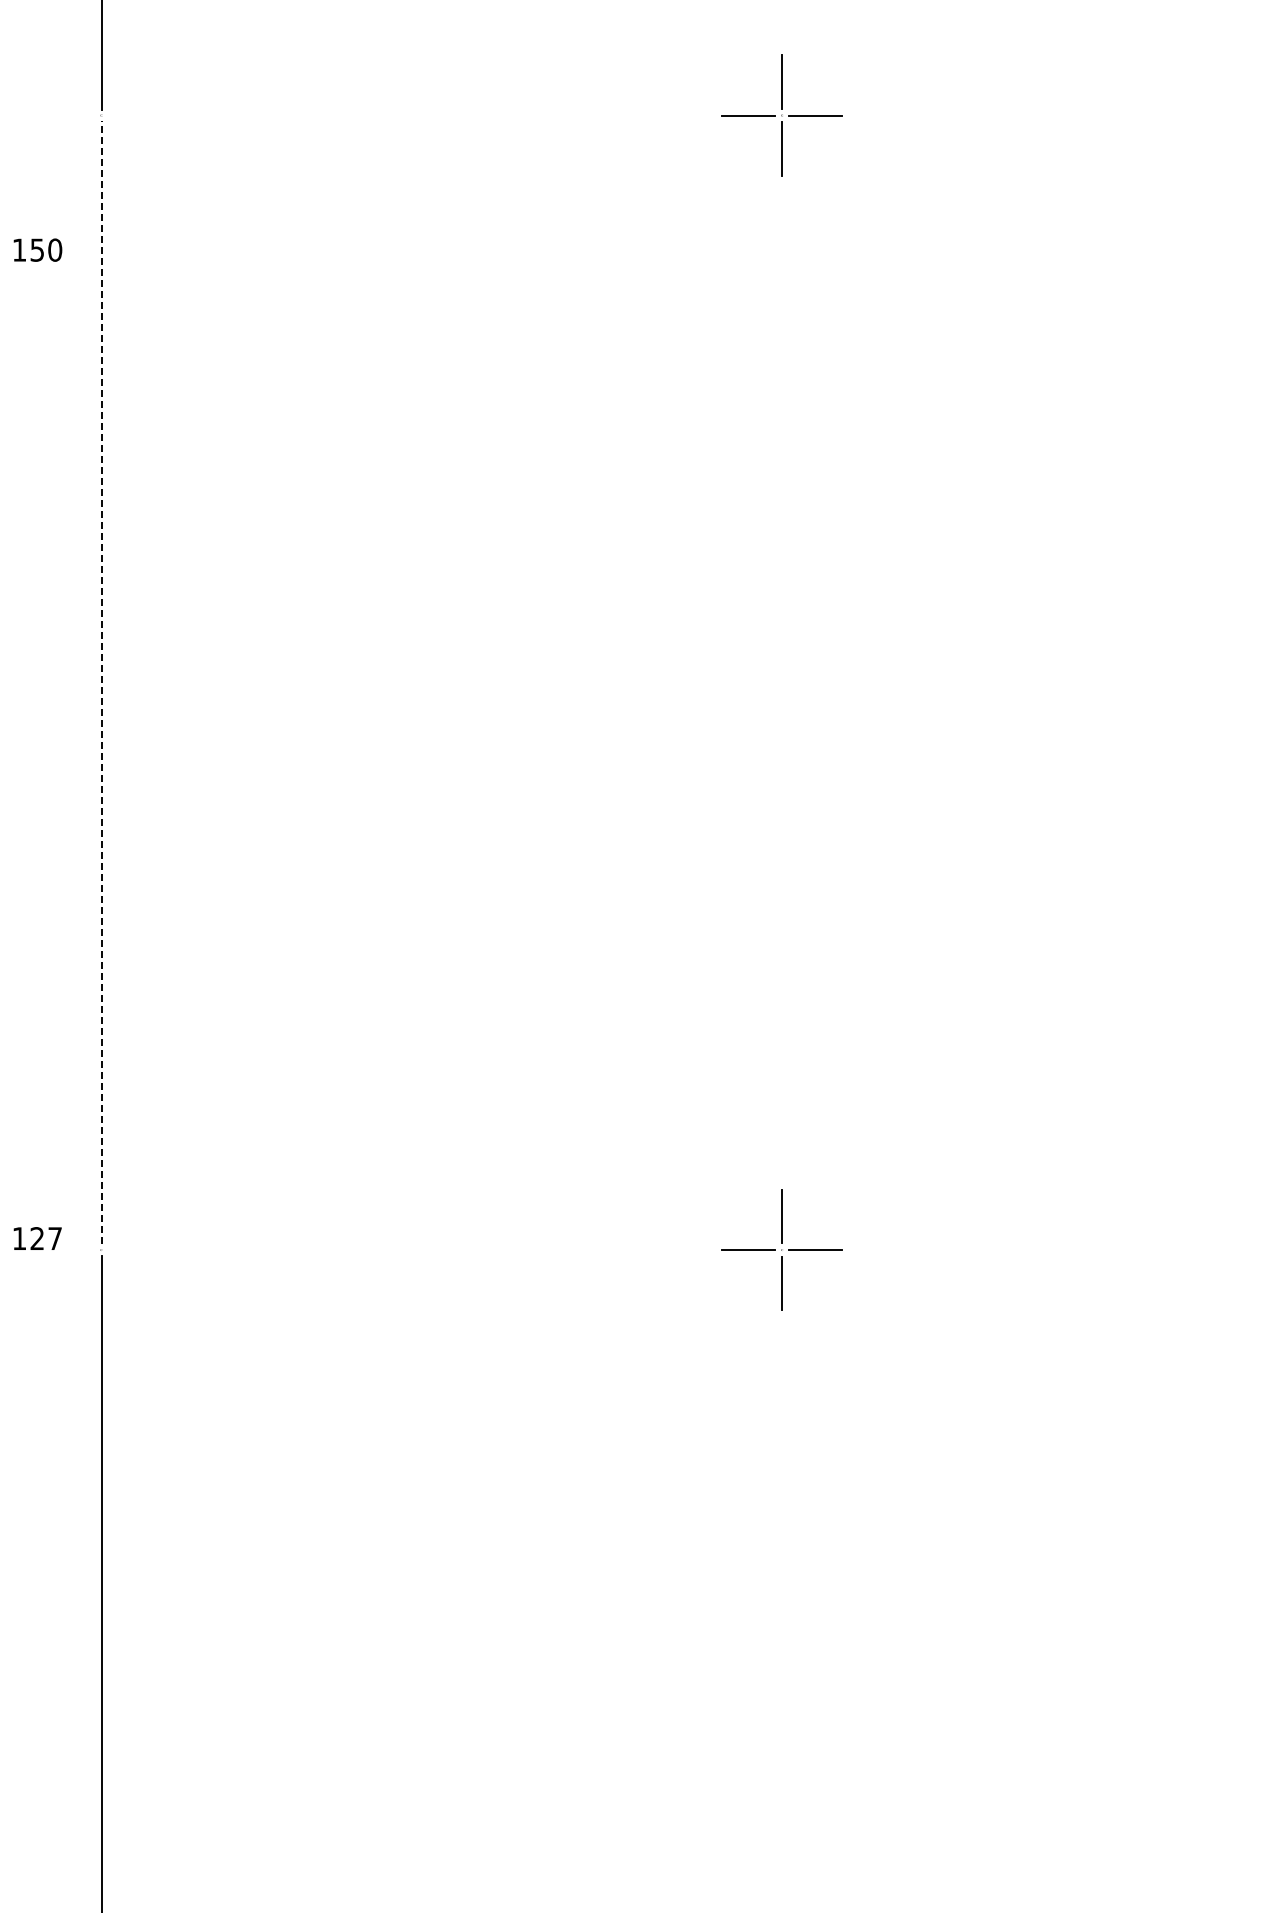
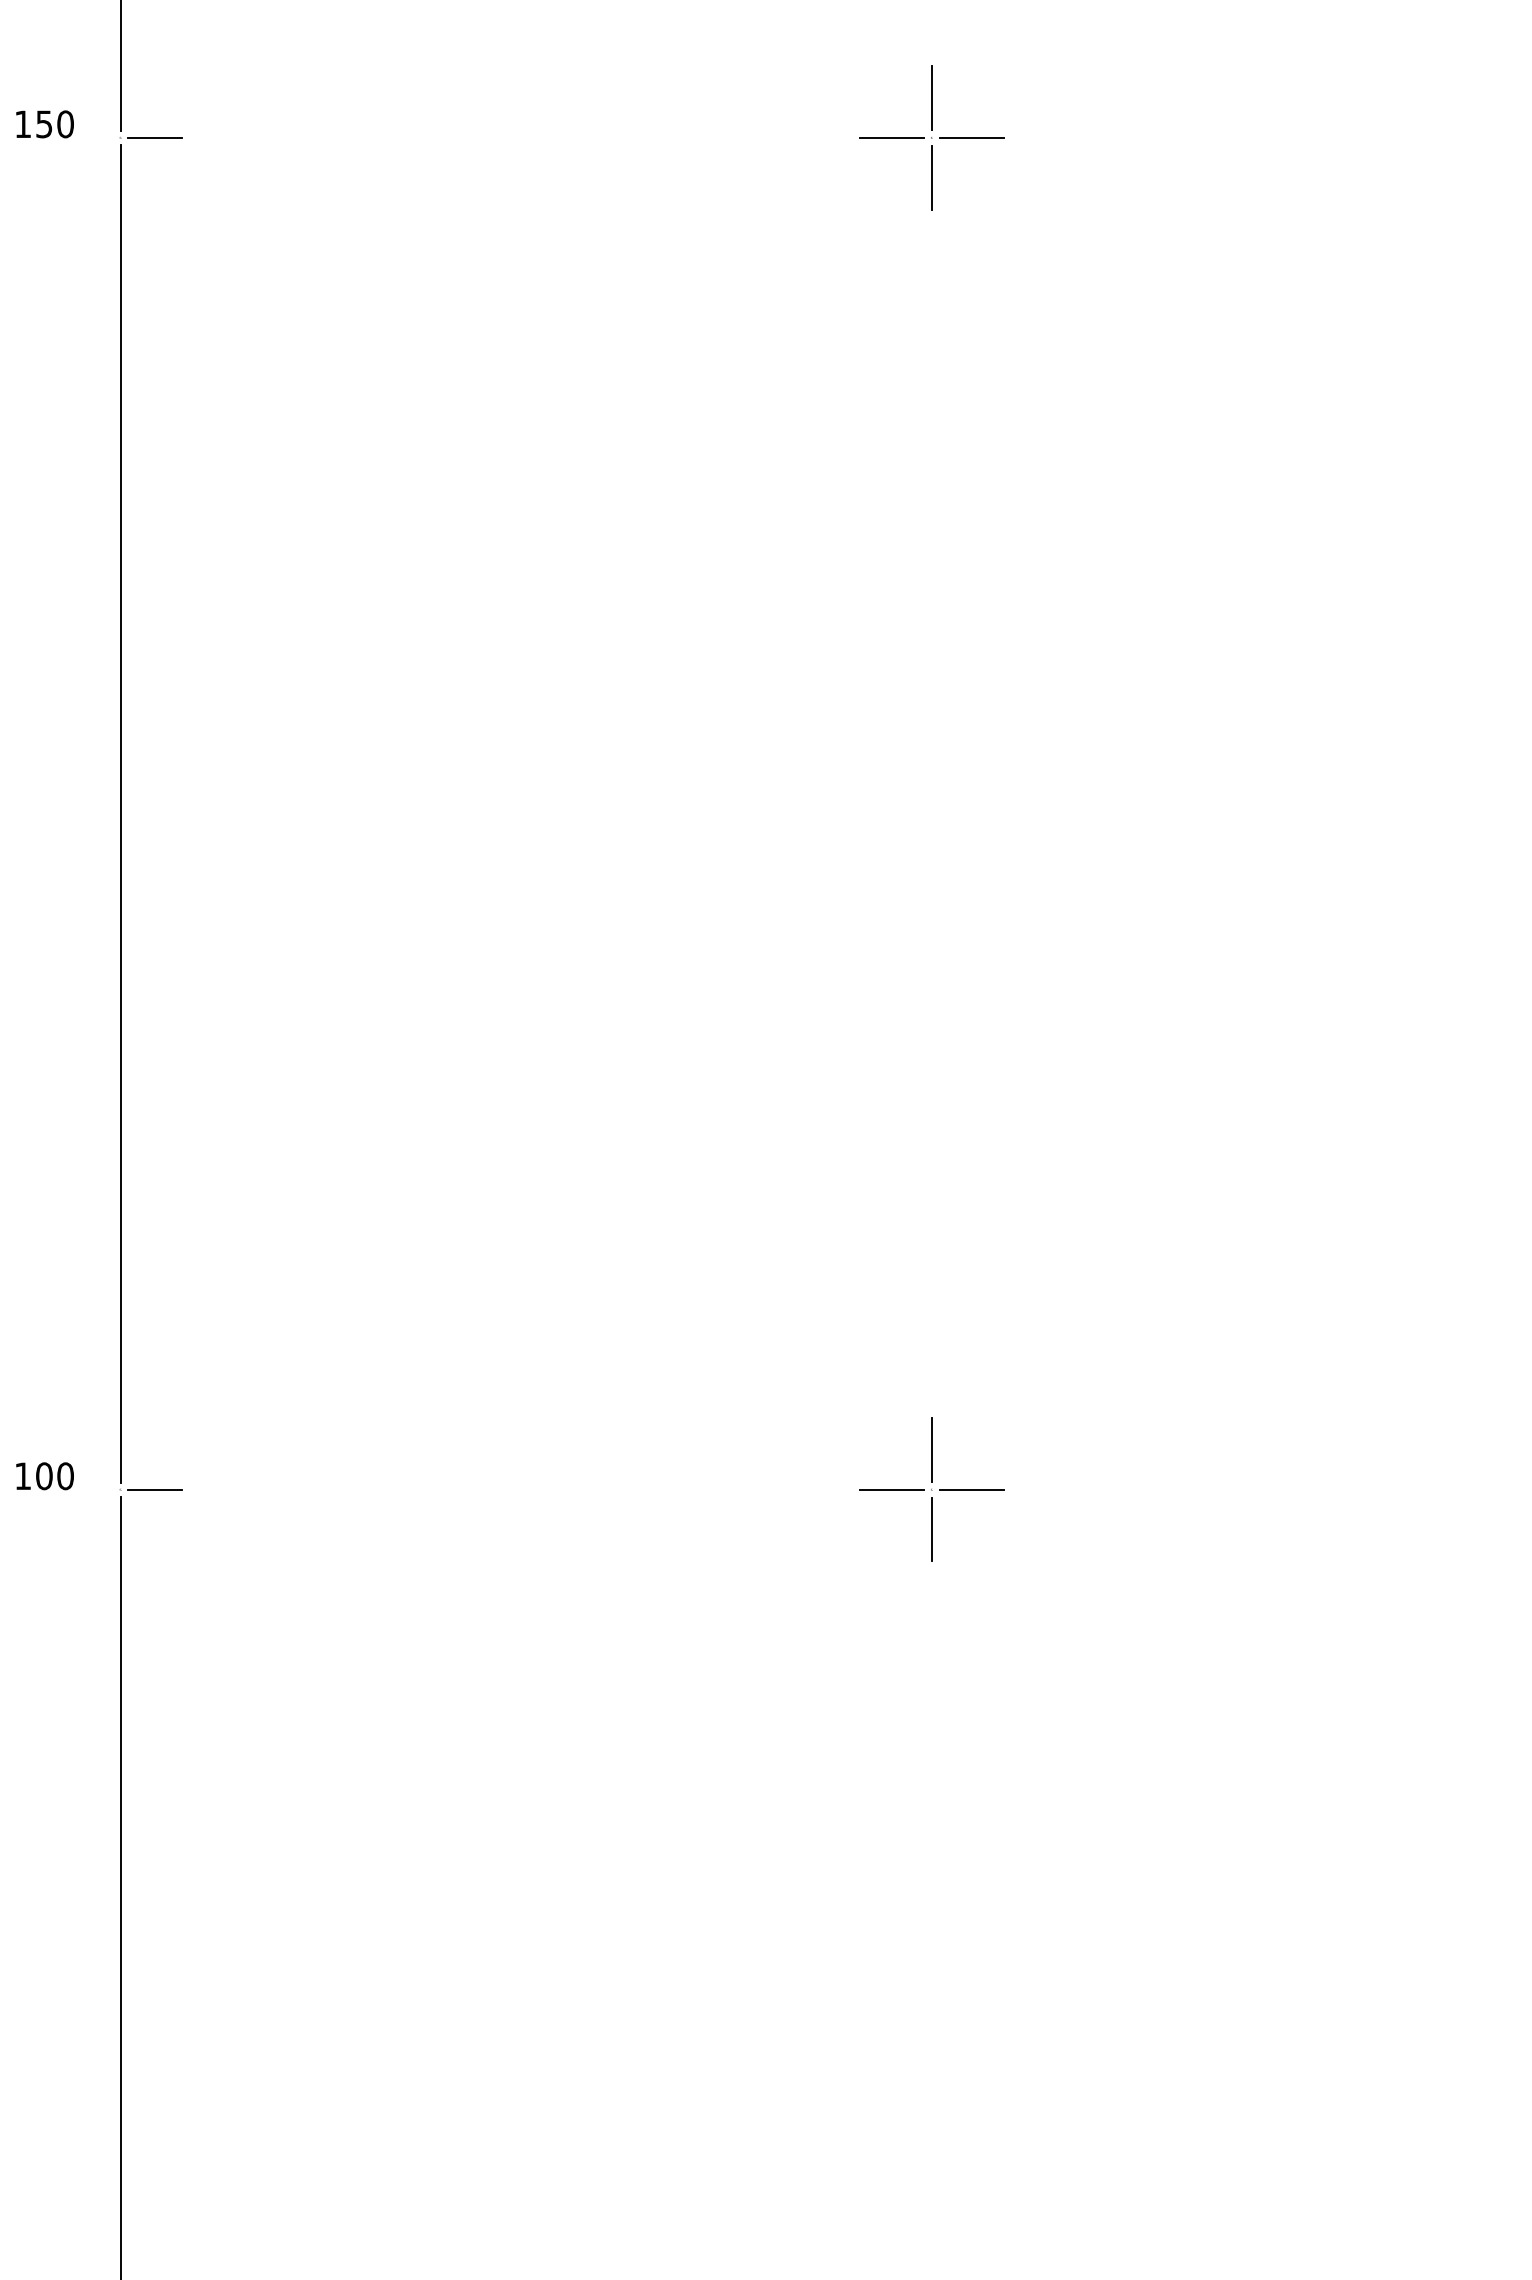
line: (129, 115) -> (154, 137), added
text: (37, 249) -> (44, 123), moved
line: (101, 682) -> (120, 813), dashed -> solid
text: (46, 1238) -> (55, 1476), 127 -> 100
line: (129, 1250) -> (154, 1490), added

